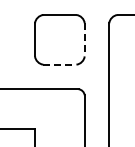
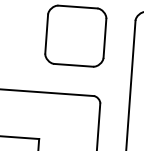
line: (84, 39) -> (104, 37), dashed -> solid
line: (59, 64) -> (73, 65), dashed -> solid

